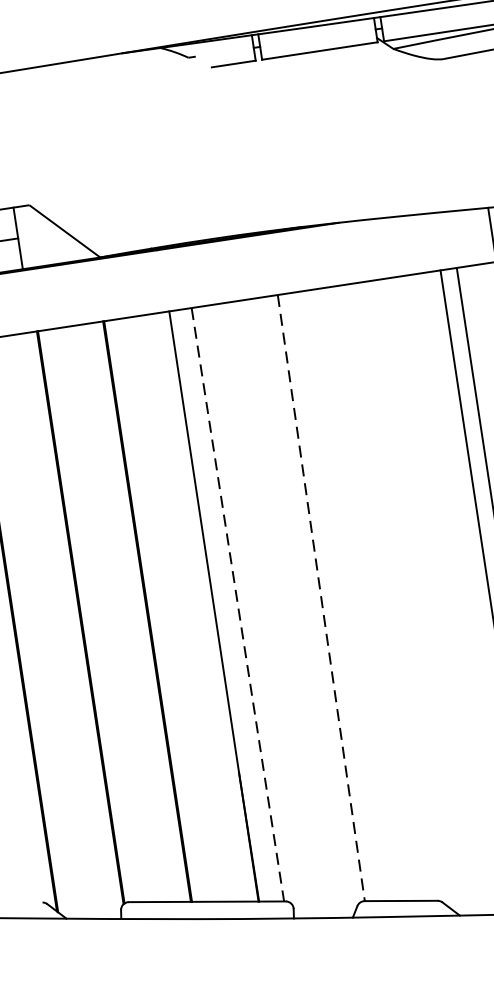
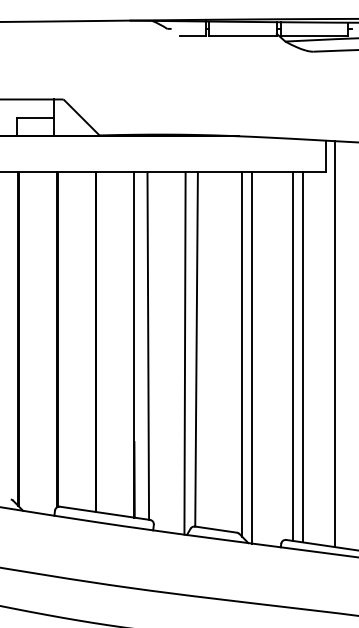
line: (401, 594) -> (242, 354), added
line: (417, 597) -> (251, 357), added
line: (321, 598) -> (196, 349), dashed -> solid
line: (238, 605) -> (148, 346), dashed -> solid
line: (301, 608) -> (184, 353), added

